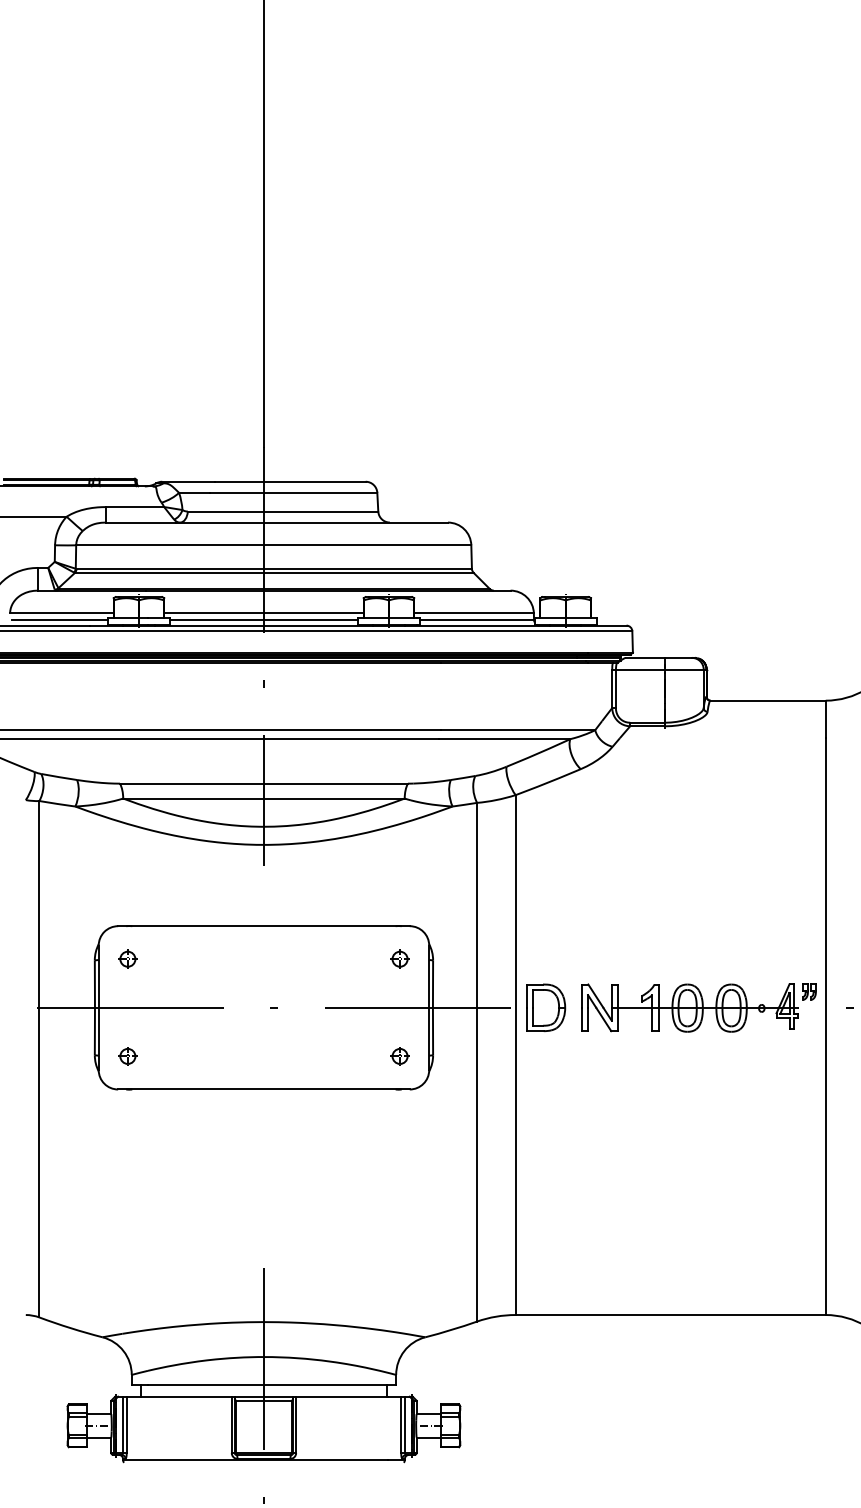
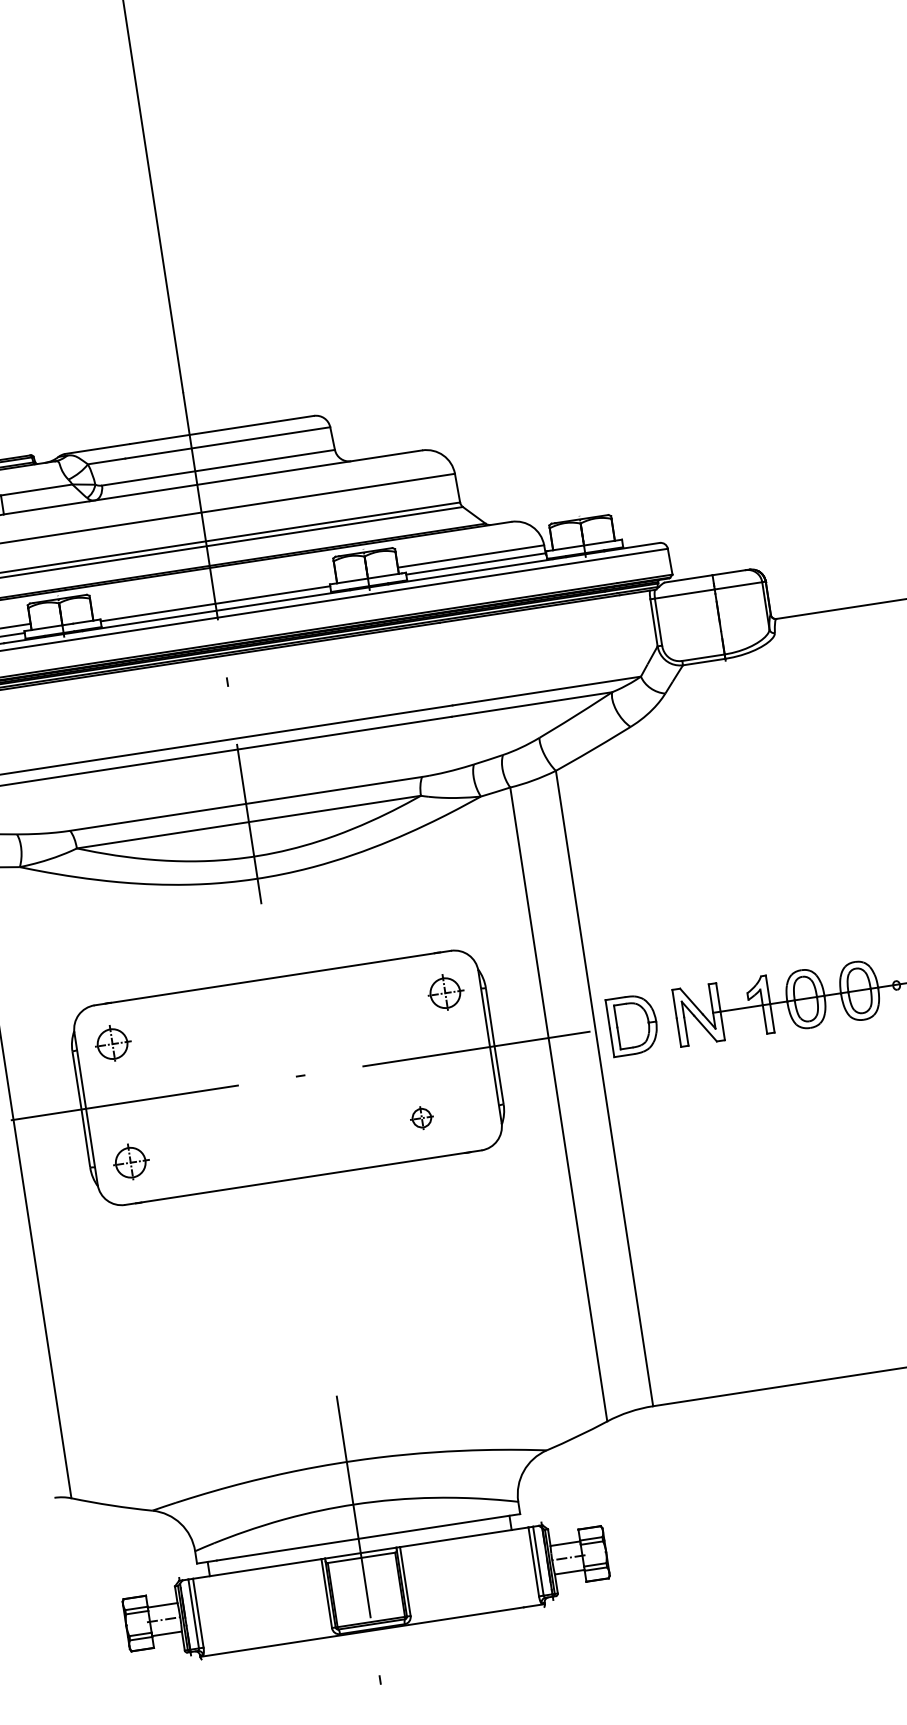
line: (263, 613) -> (213, 596), removed
part: (127, 958) -> (112, 1043), size x1.6
part: (399, 958) -> (444, 992), size x1.6
part: (127, 1056) -> (130, 1162), size x1.6
part: (399, 1056) -> (421, 1118), moved

